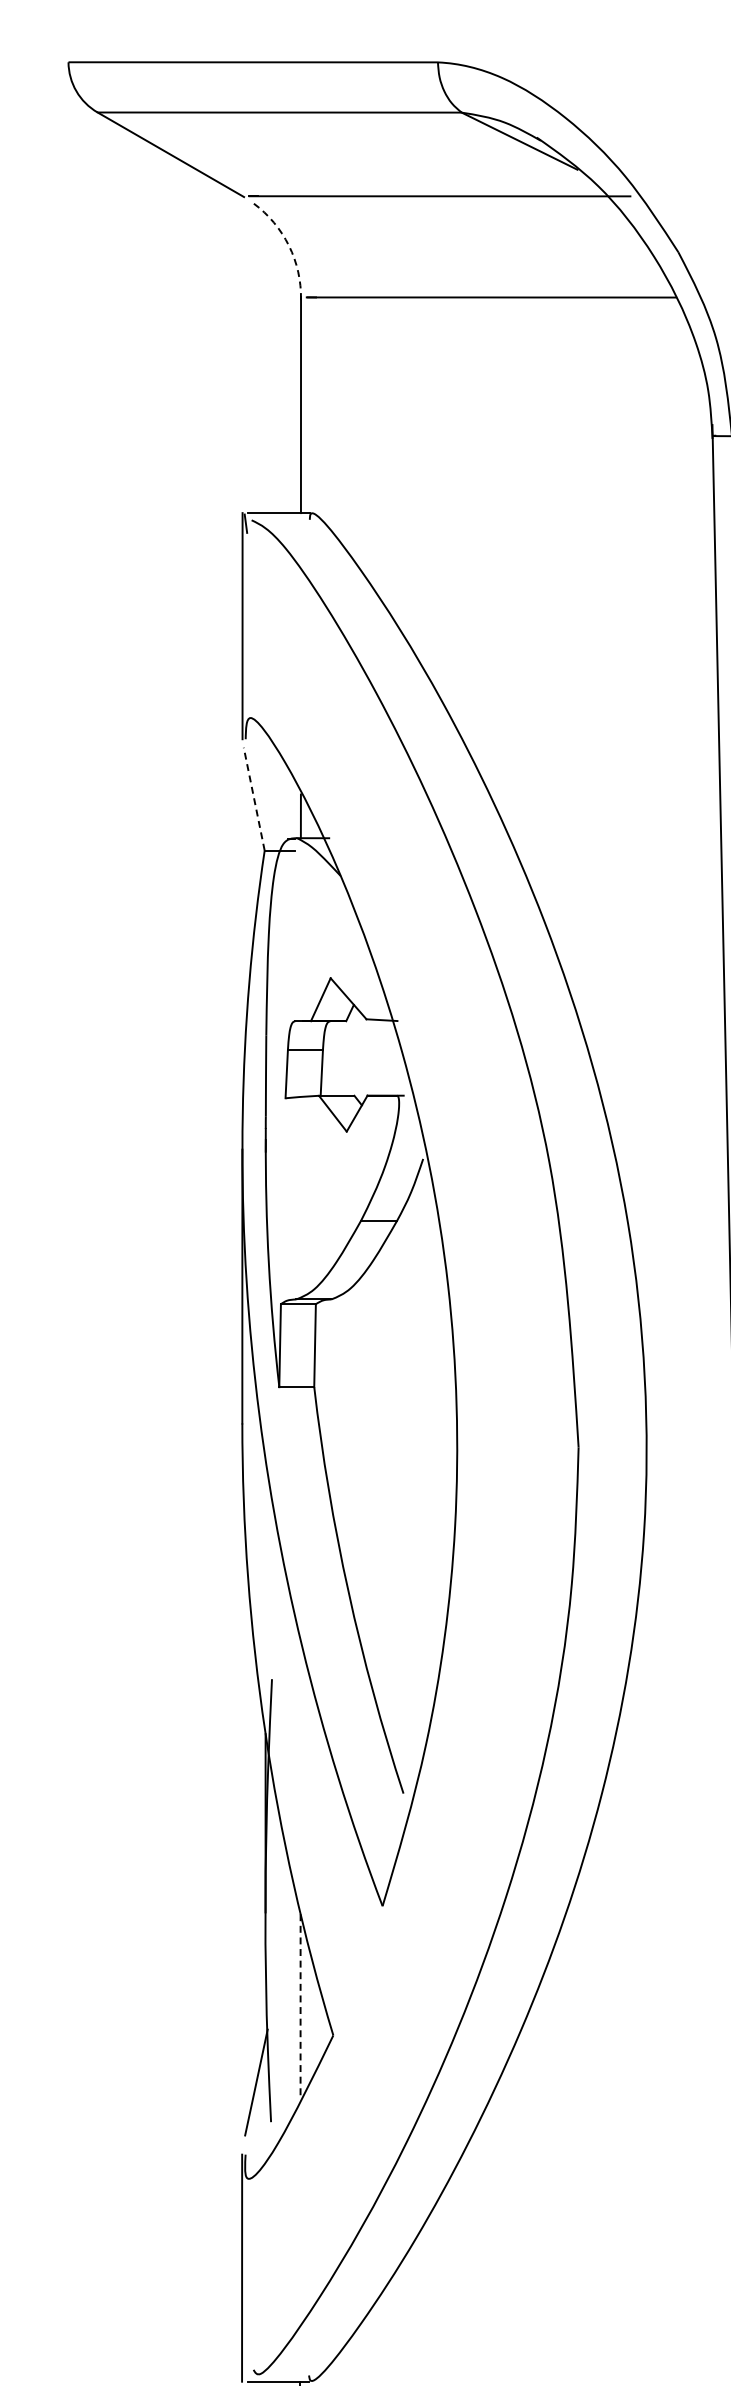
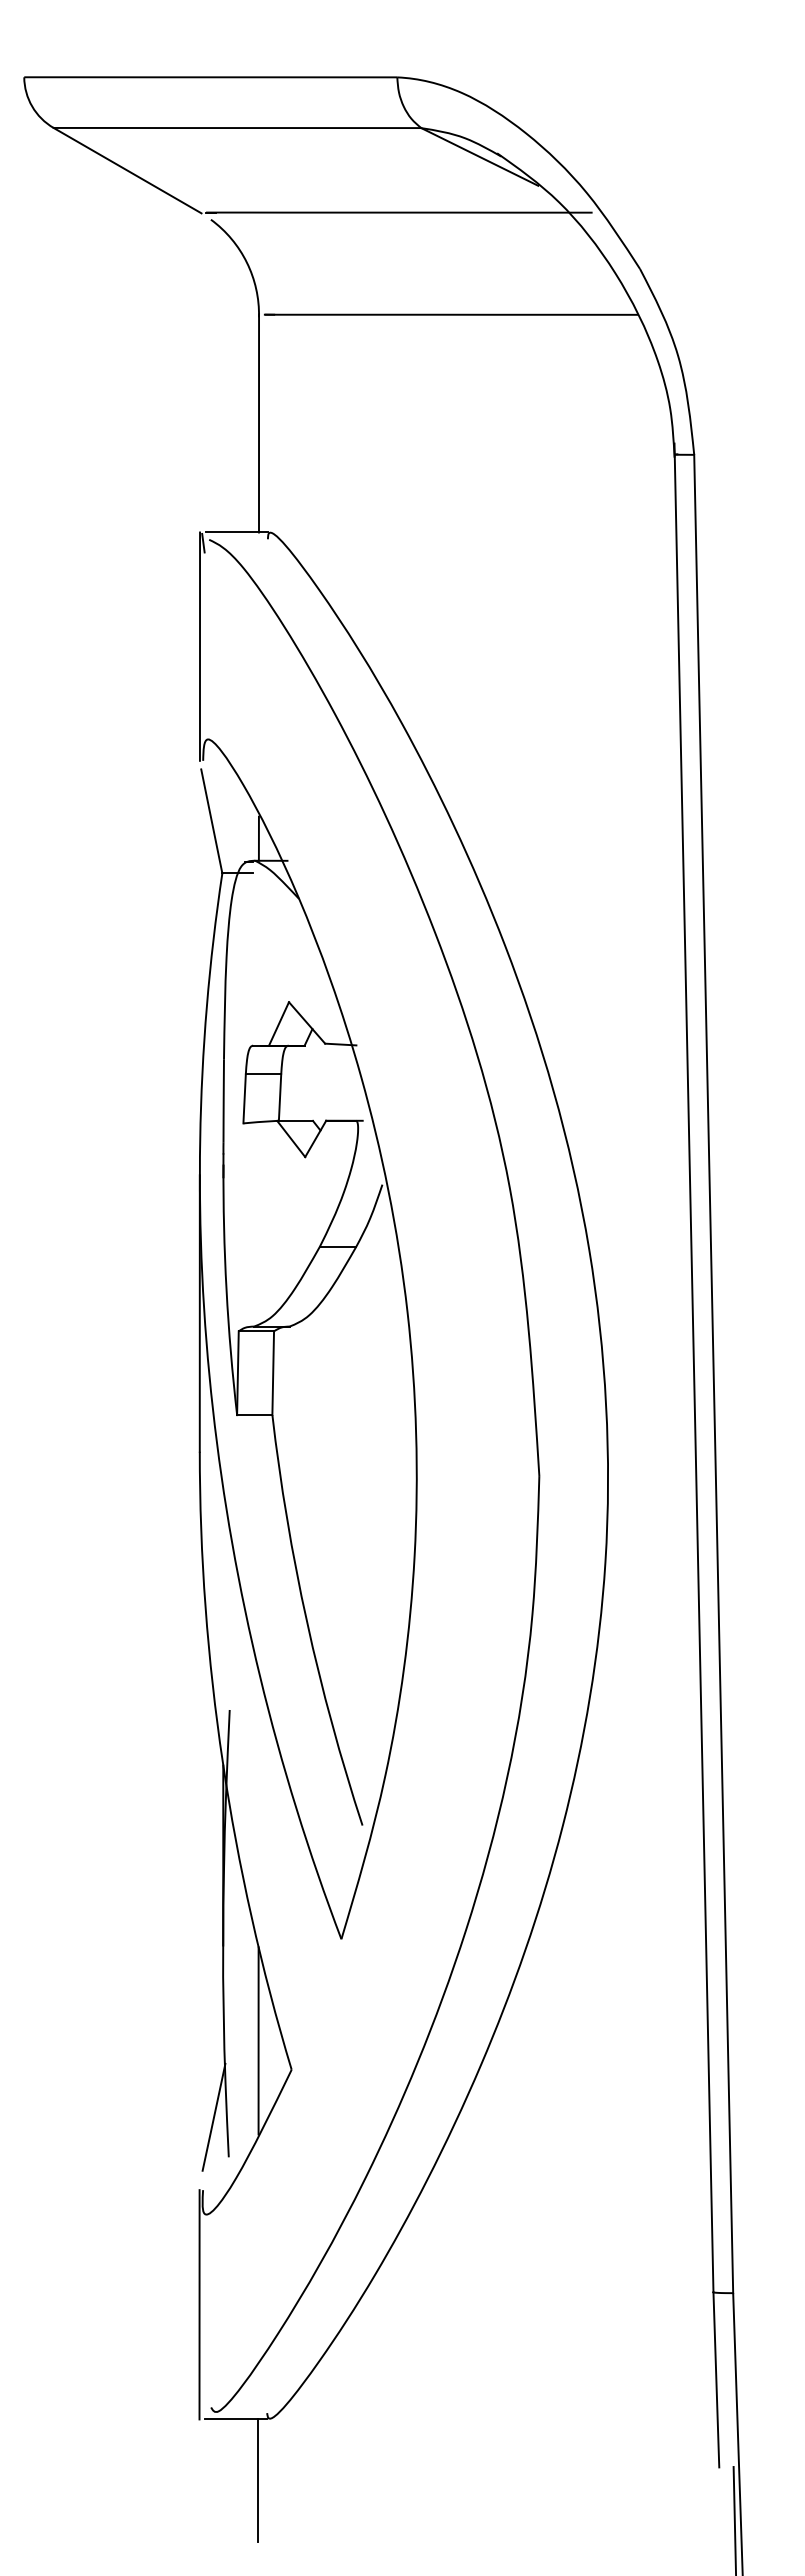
arc: (288, 245) -> (246, 262), dashed -> solid
line: (253, 799) -> (211, 821), dashed -> solid
line: (300, 2006) -> (258, 2040), dashed -> solid

